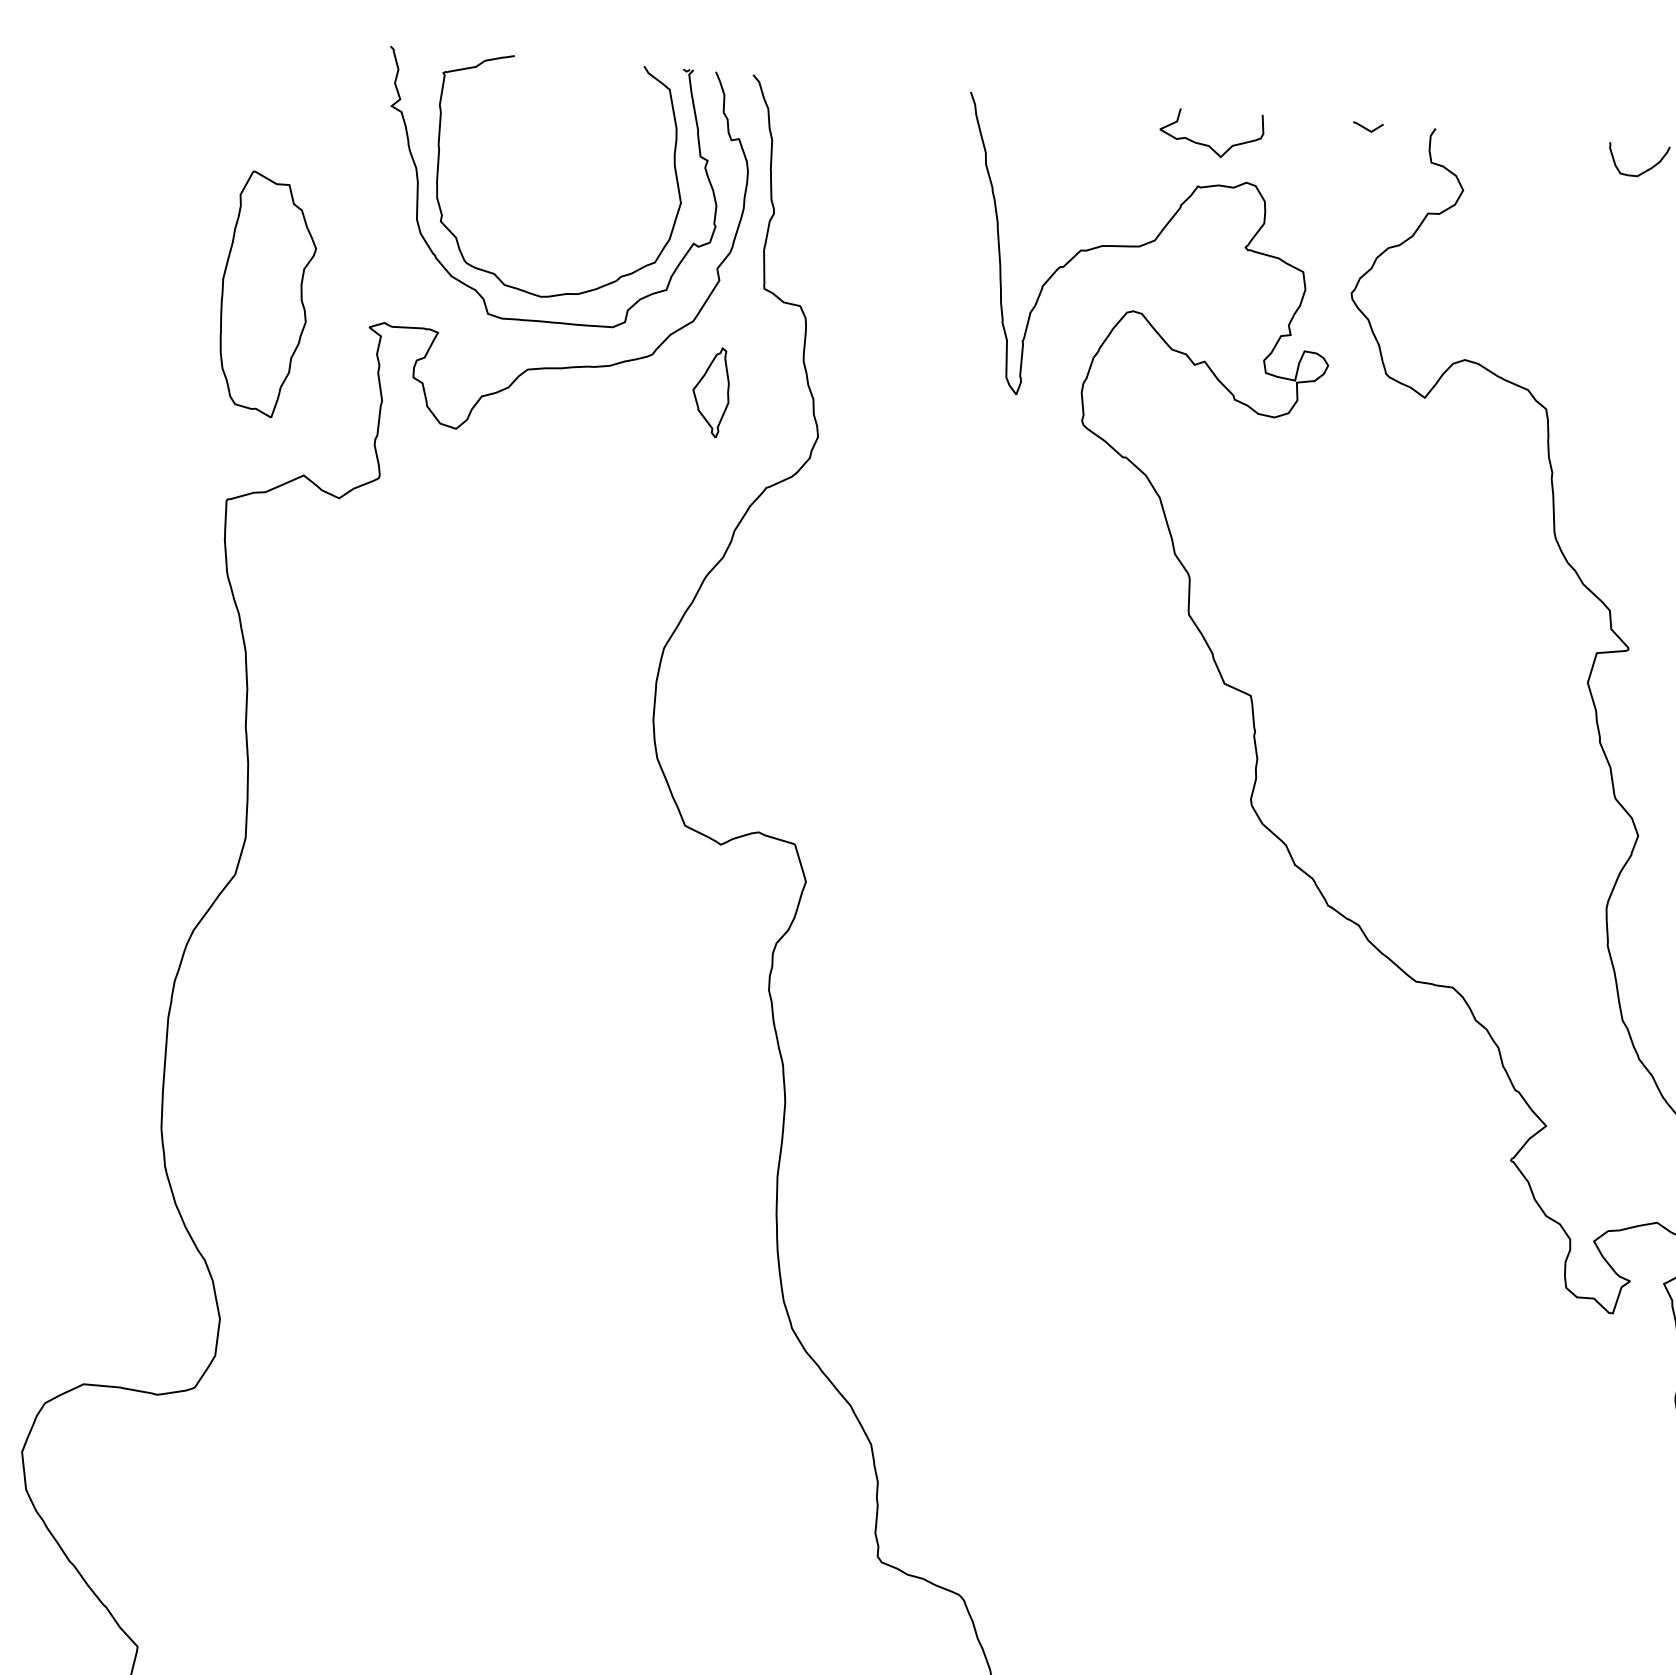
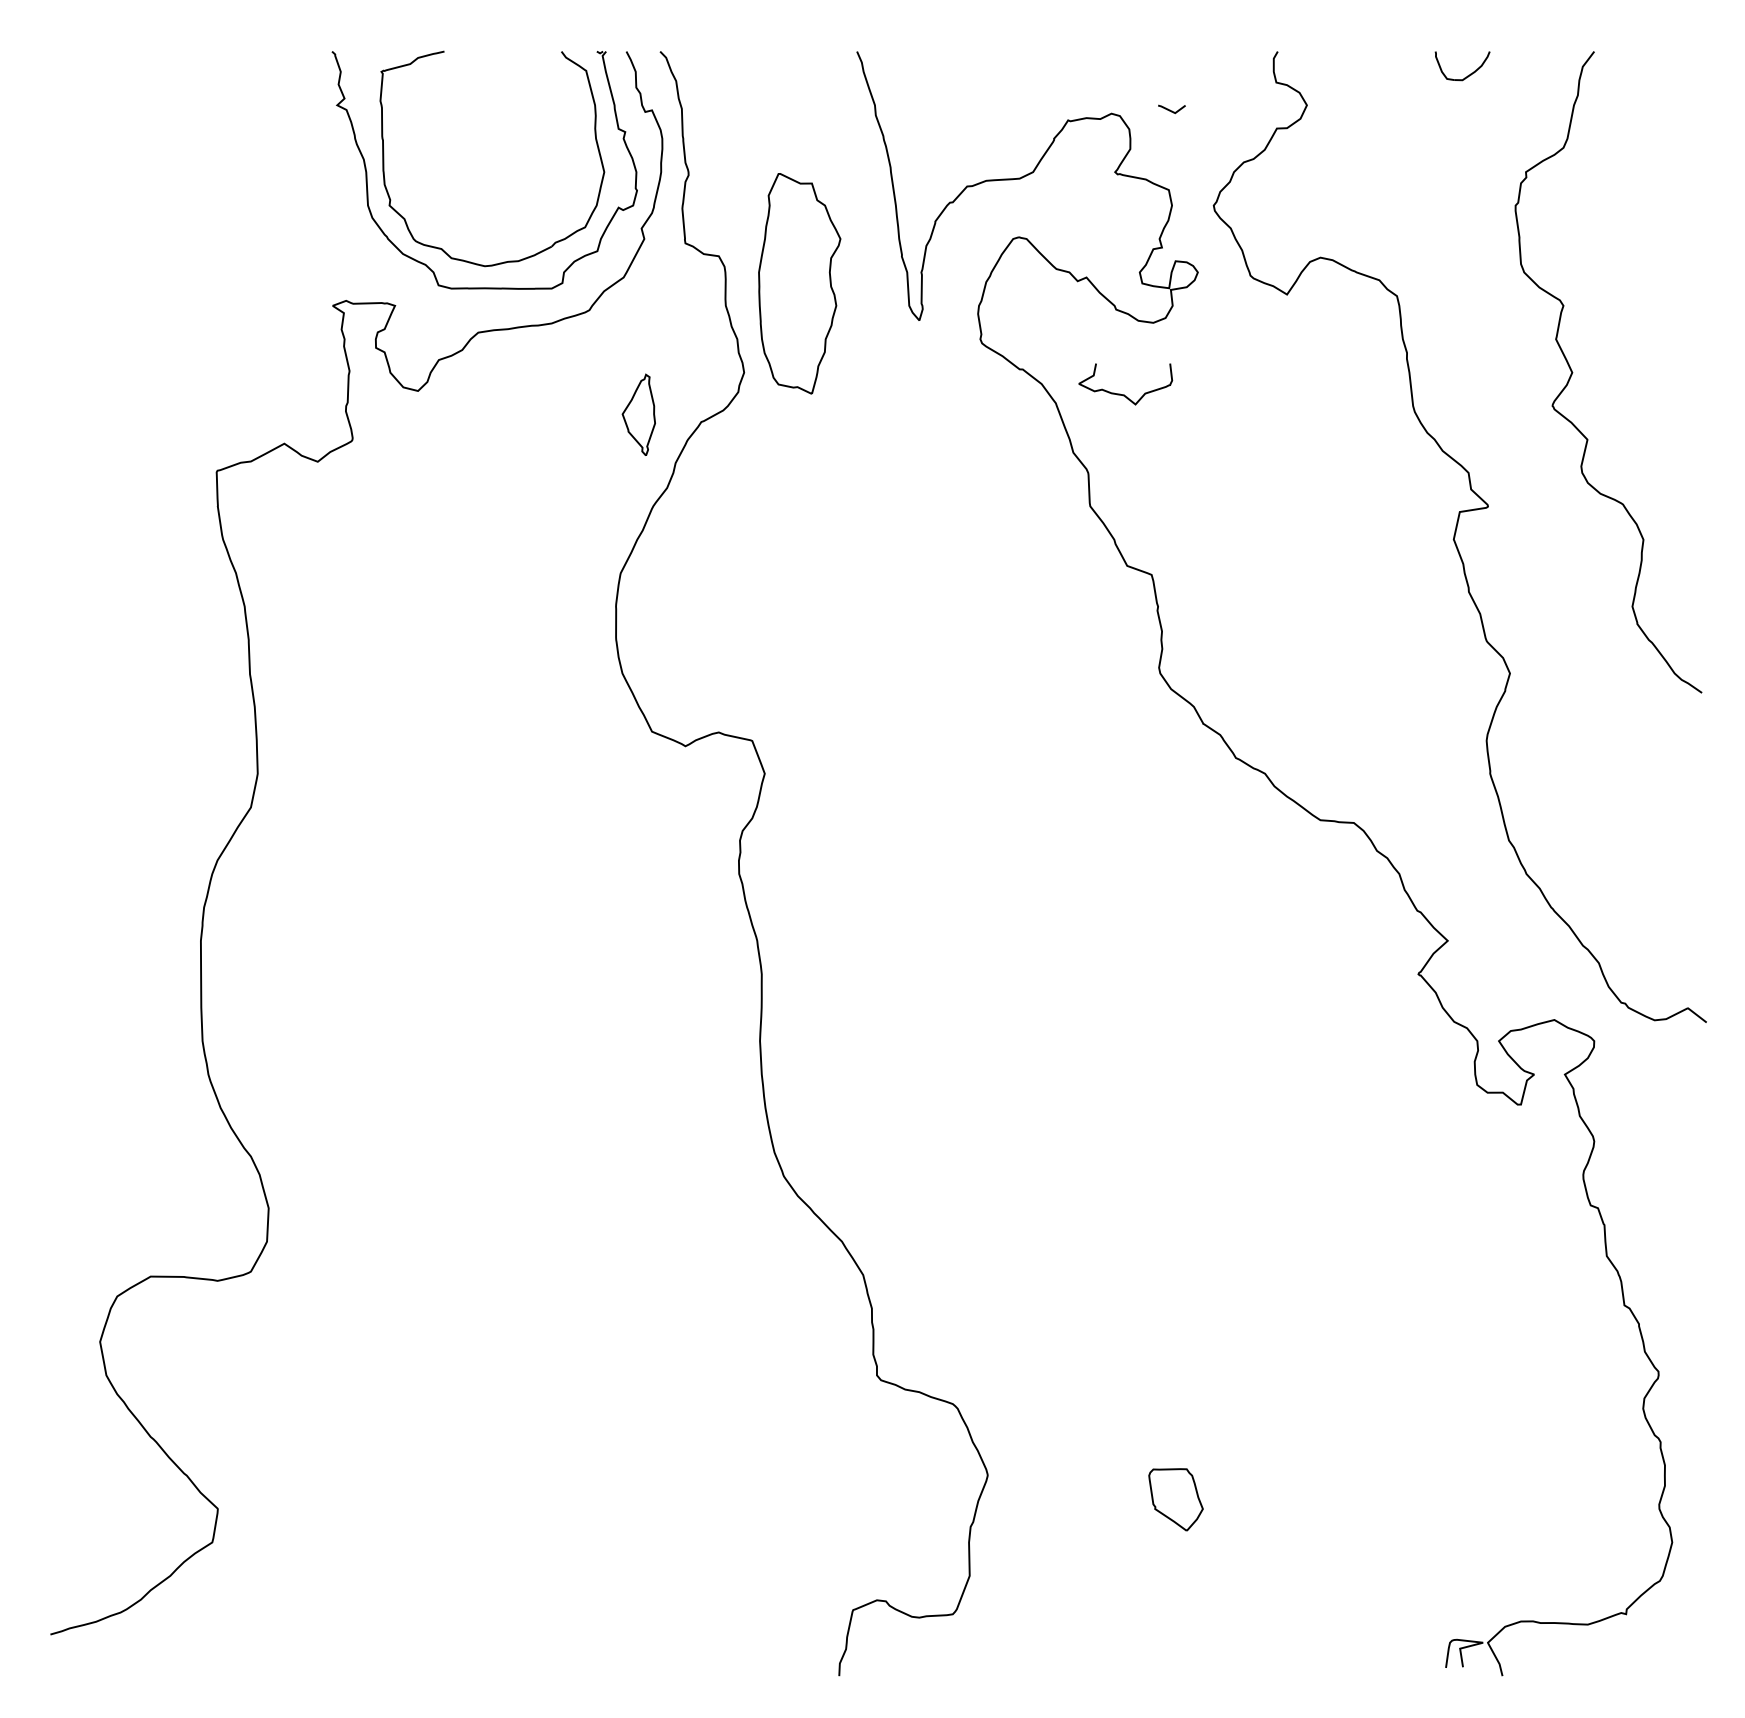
line: (1366, 127) -> (1170, 109), moved
curve: (1209, 145) -> (1124, 394), moved
part: (267, 294) -> (799, 283), moved
part: (710, 391) -> (638, 414), moved

